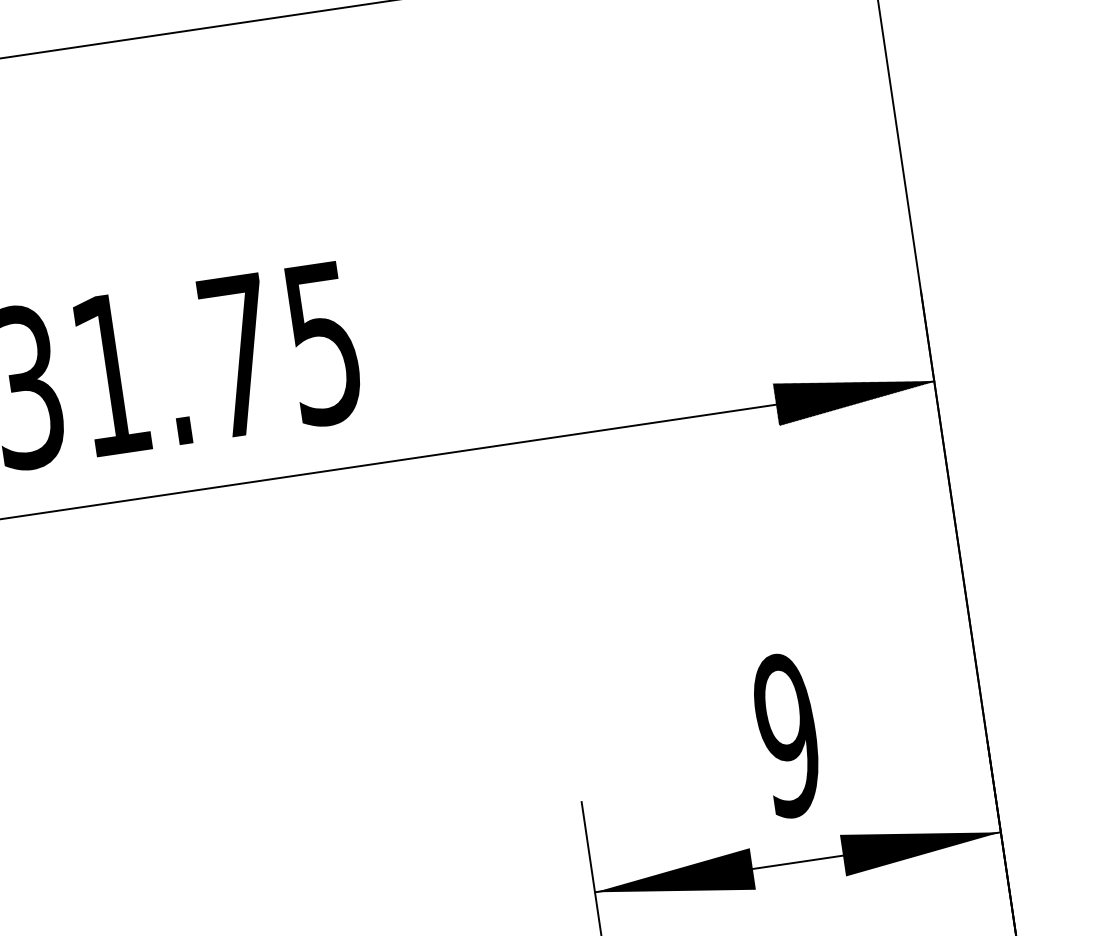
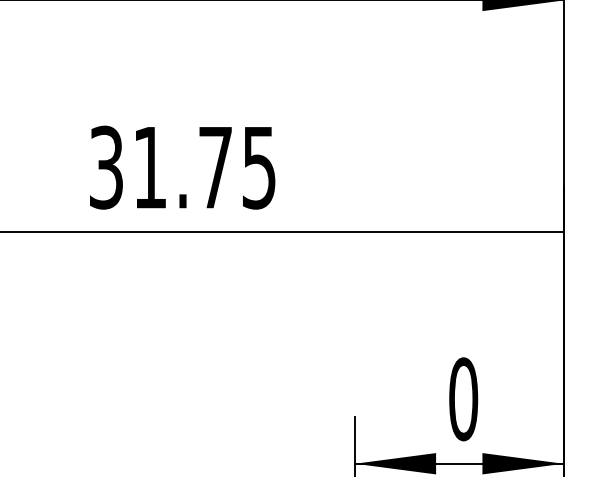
hatch: (854, 391) -> (522, 231), removed
text: (787, 735) -> (463, 399), 9 -> 0

